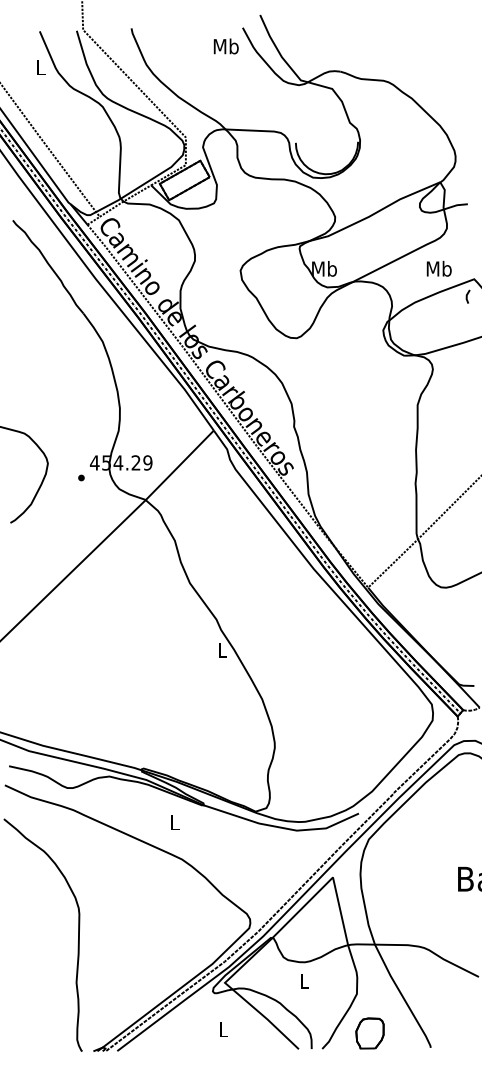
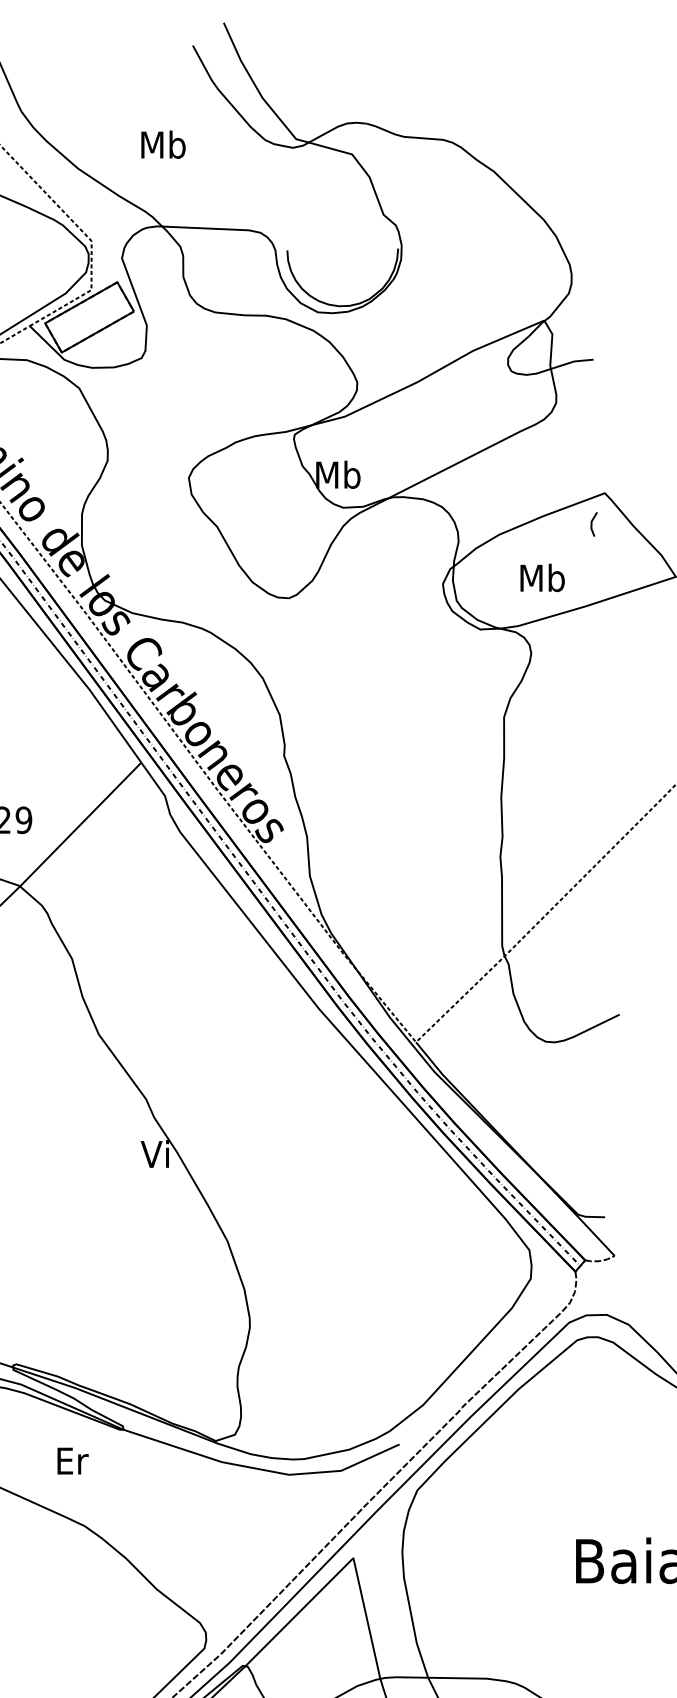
text: (225, 46) -> (162, 144), moved
text: (438, 268) -> (541, 577), moved
text: (221, 650) -> (154, 1154), L -> Vi
text: (175, 822) -> (73, 1460), L -> Er

